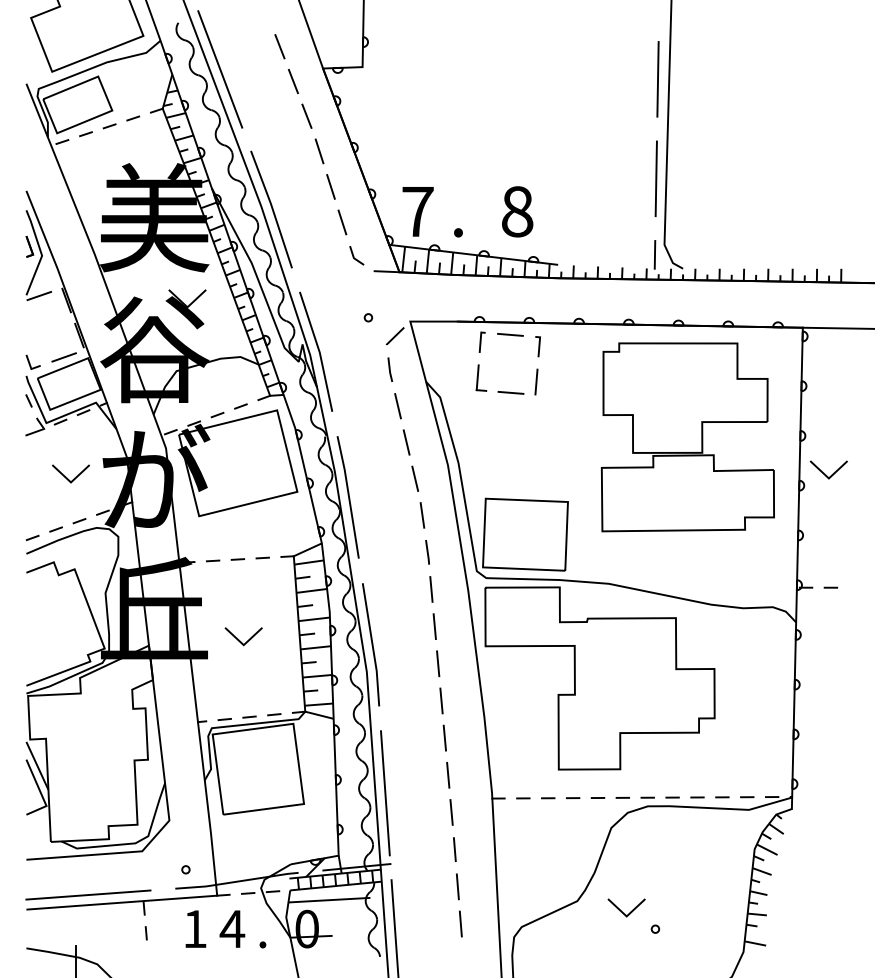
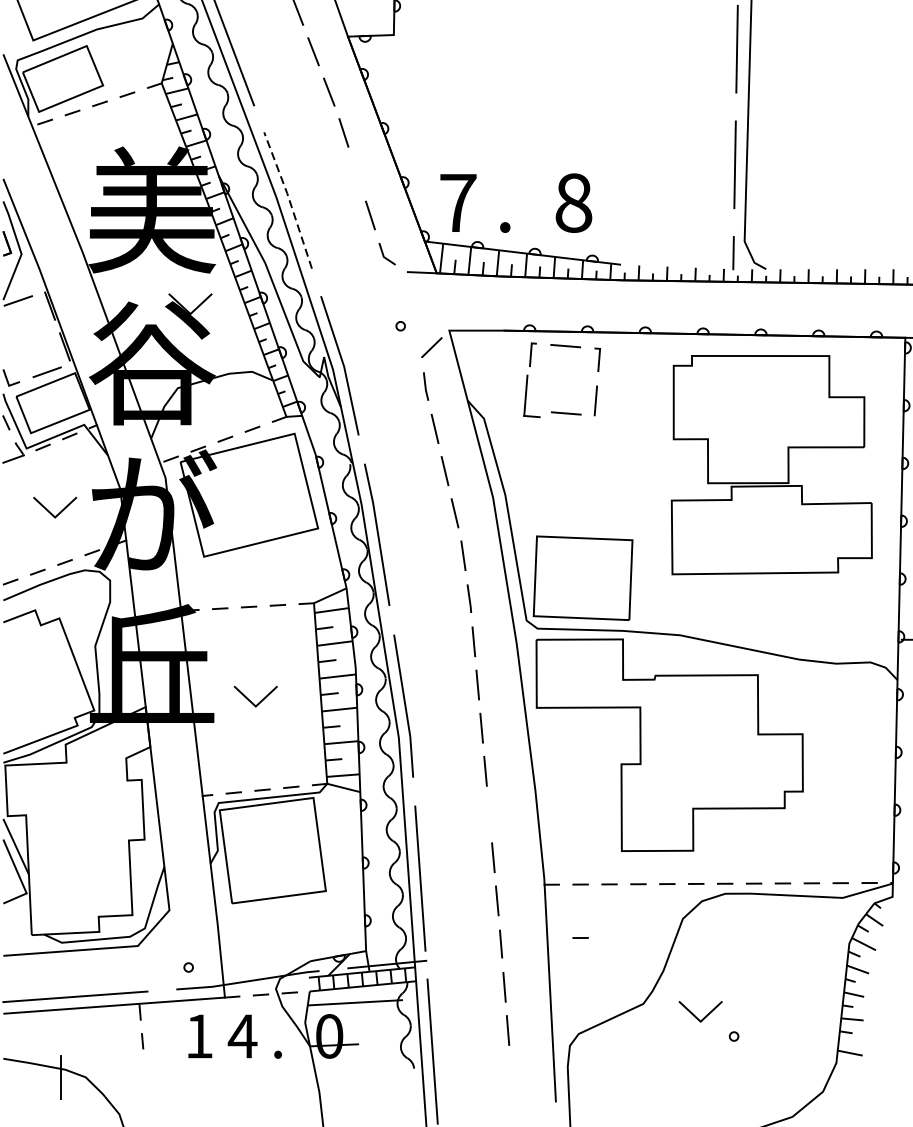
line: (330, 186) -> (356, 173), removed
line: (272, 208) -> (289, 199), solid -> dashed
part: (481, 377) -> (532, 395), size x1.4
line: (444, 737) -> (489, 813), removed
line: (523, 844) -> (580, 938), added

